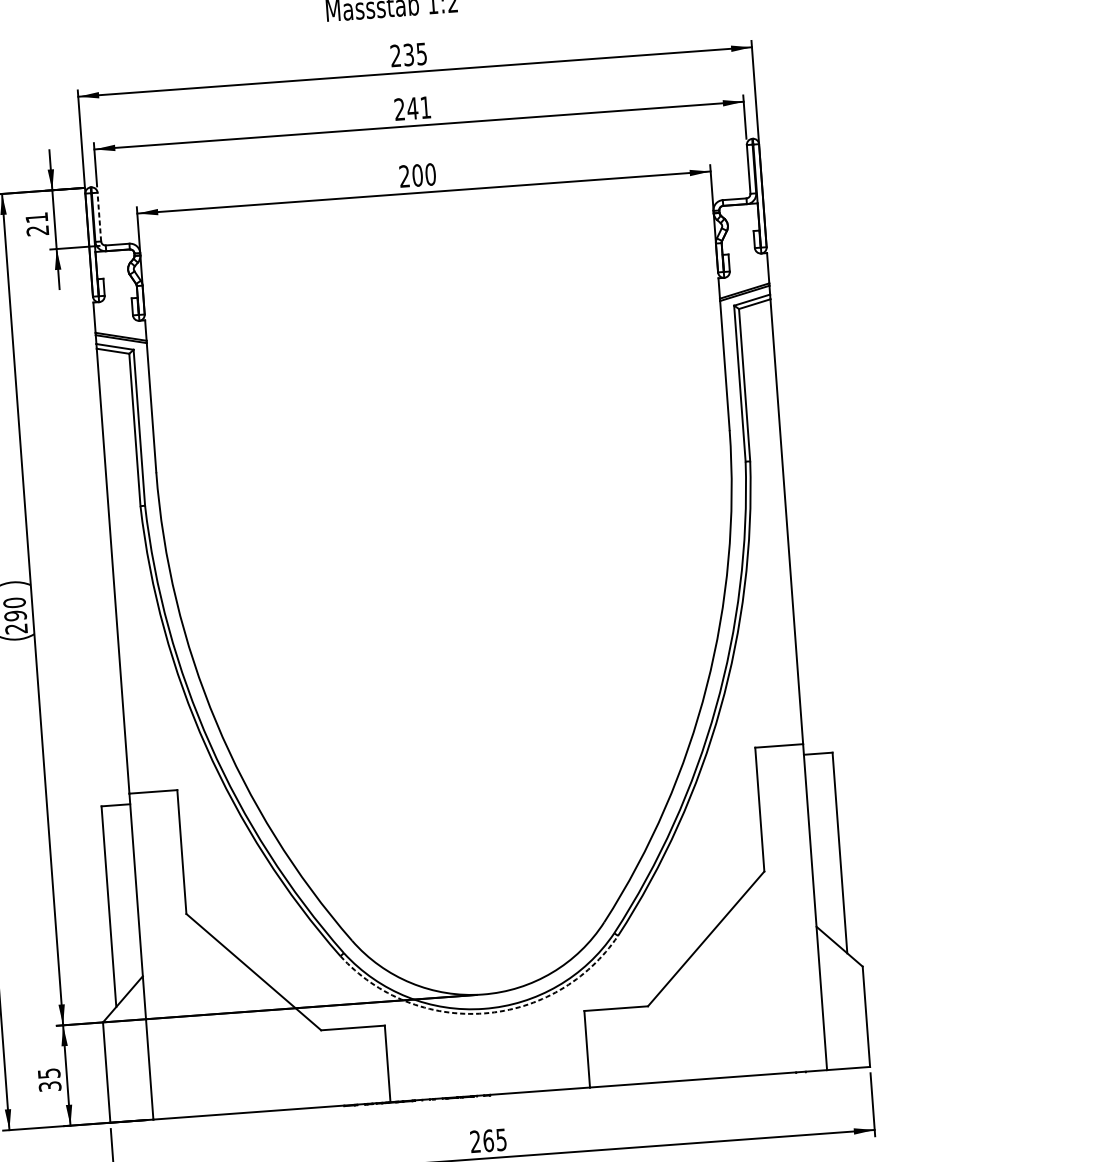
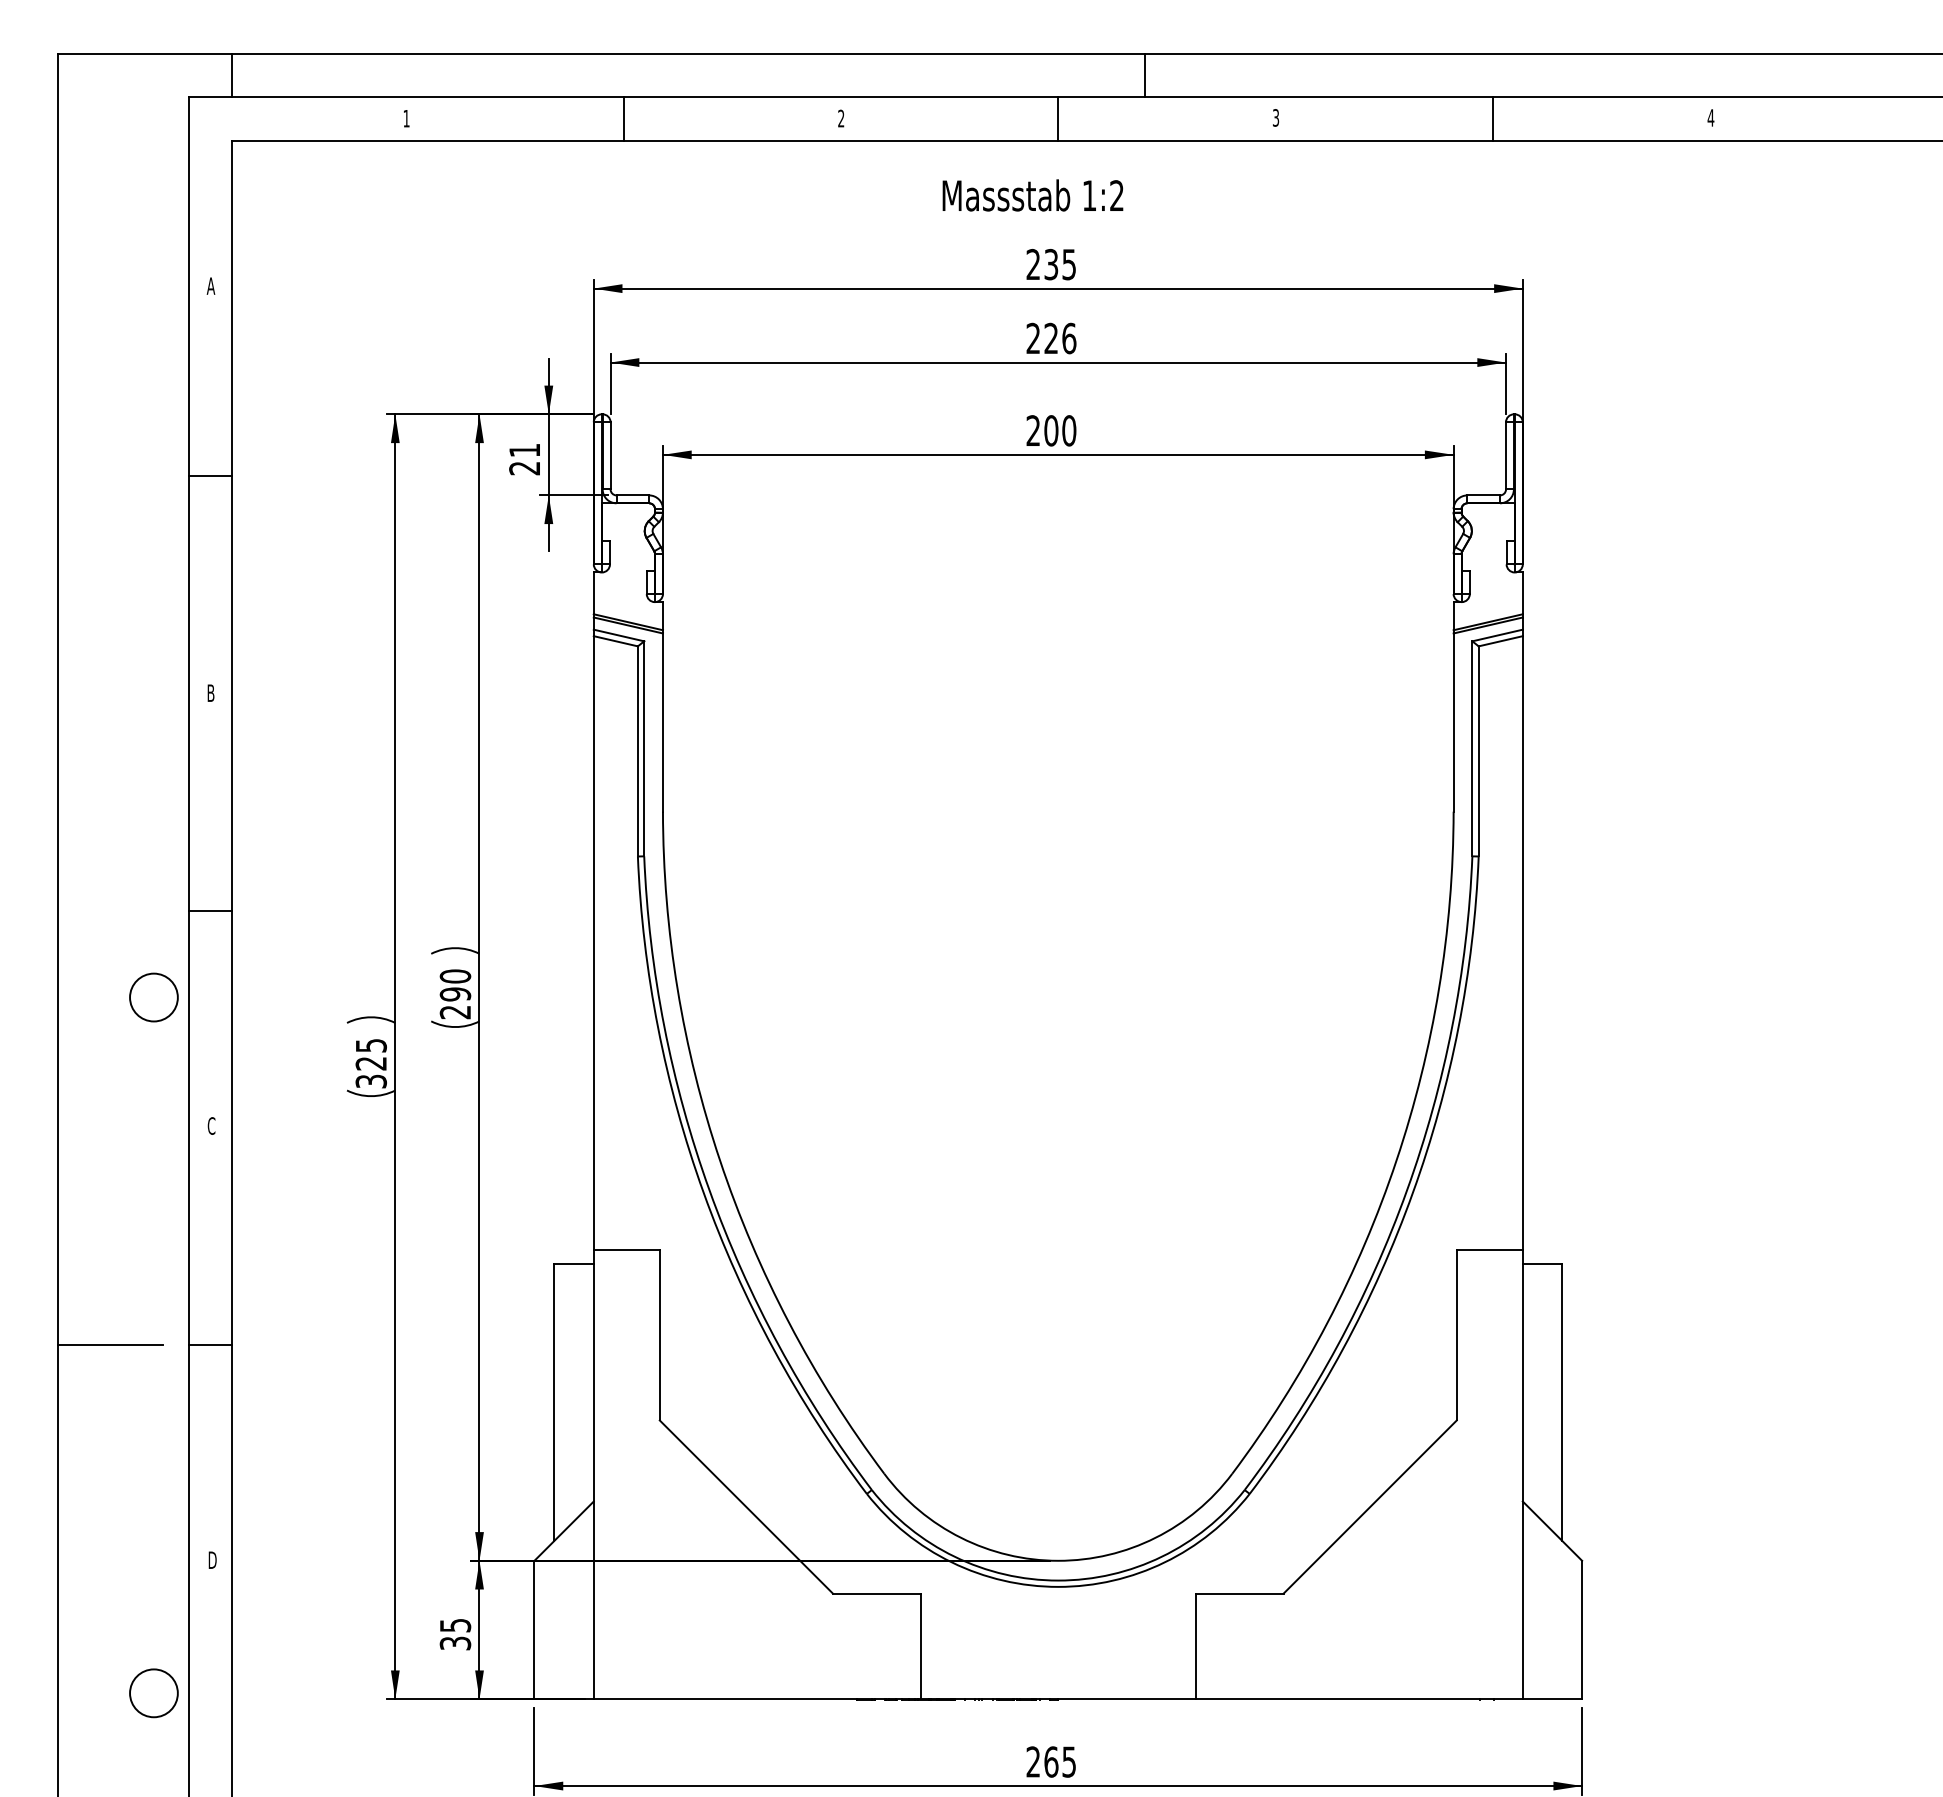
text: (418, 108) -> (1059, 338), 241 -> 226
line: (99, 216) -> (610, 455), dashed -> solid
arc: (484, 1013) -> (1058, 1586), dashed -> solid

